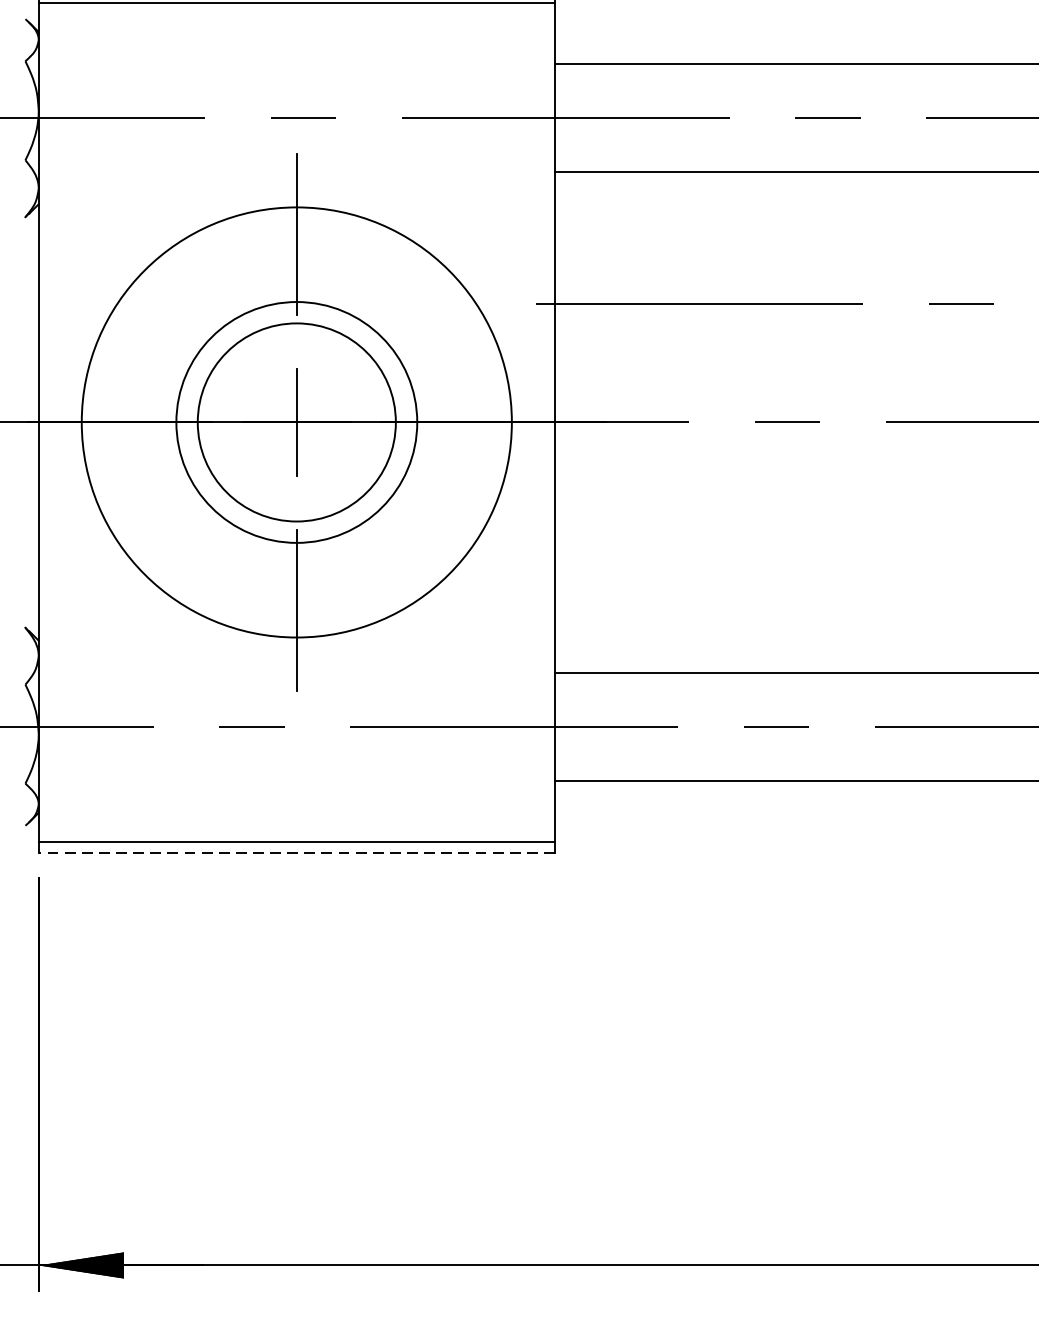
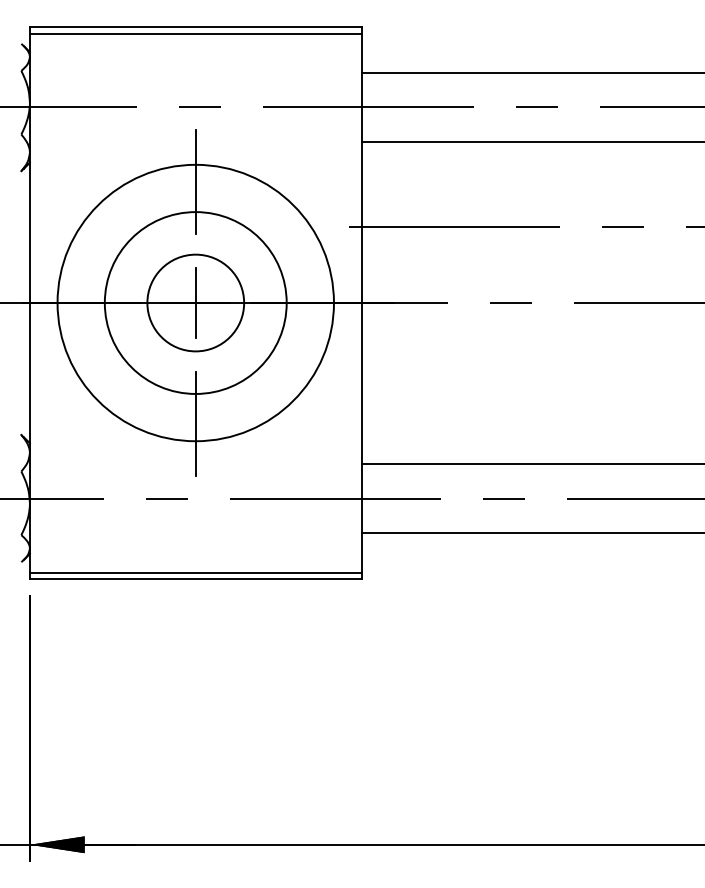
circle: (296, 421) -> (195, 302), size x0.62
circle: (296, 421) -> (195, 302), size x1.43
line: (296, 852) -> (195, 579), dashed -> solid

